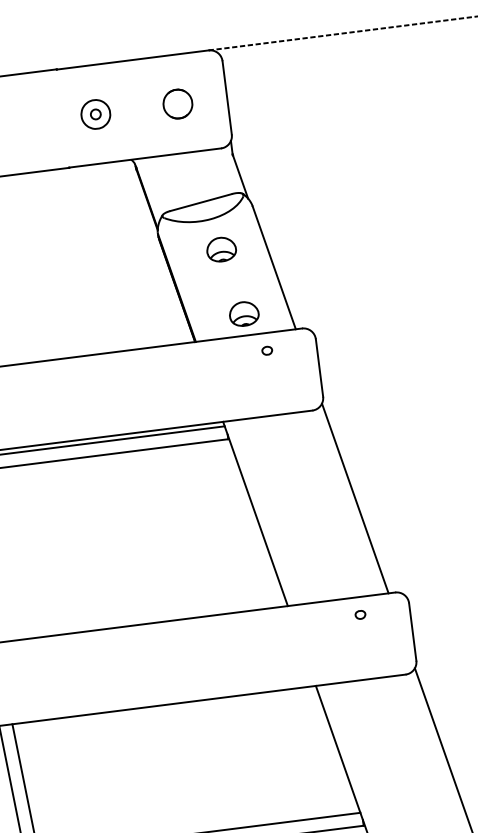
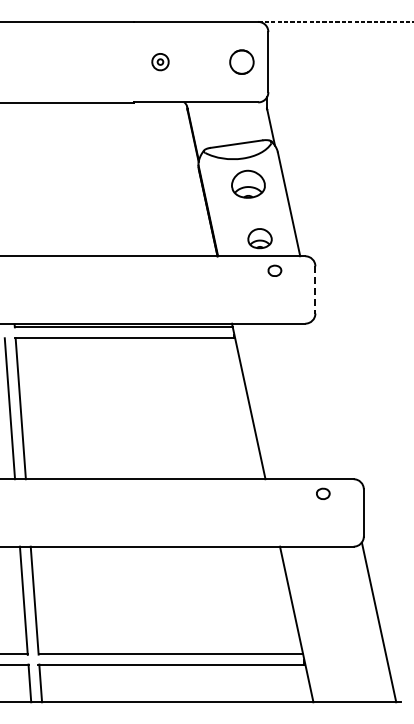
part: (177, 103) -> (241, 61), moved
part: (95, 113) -> (160, 61), size x0.7
part: (220, 248) -> (247, 183), size x1.4
part: (266, 350) -> (274, 270), size x1.6
line: (319, 367) -> (315, 289), solid -> dashed
line: (354, 499) -> (330, 399), removed
part: (360, 614) -> (323, 493), size x1.6

